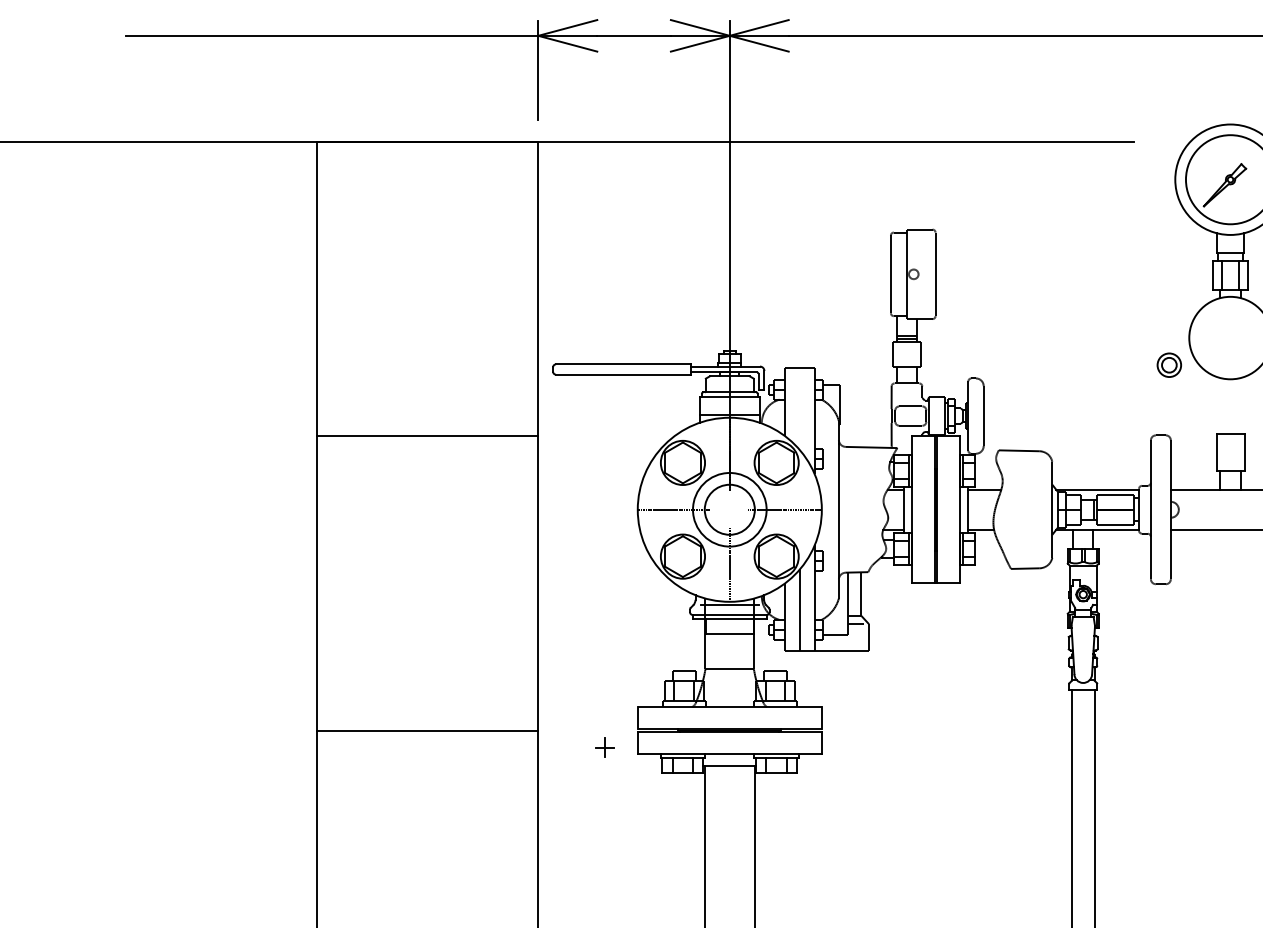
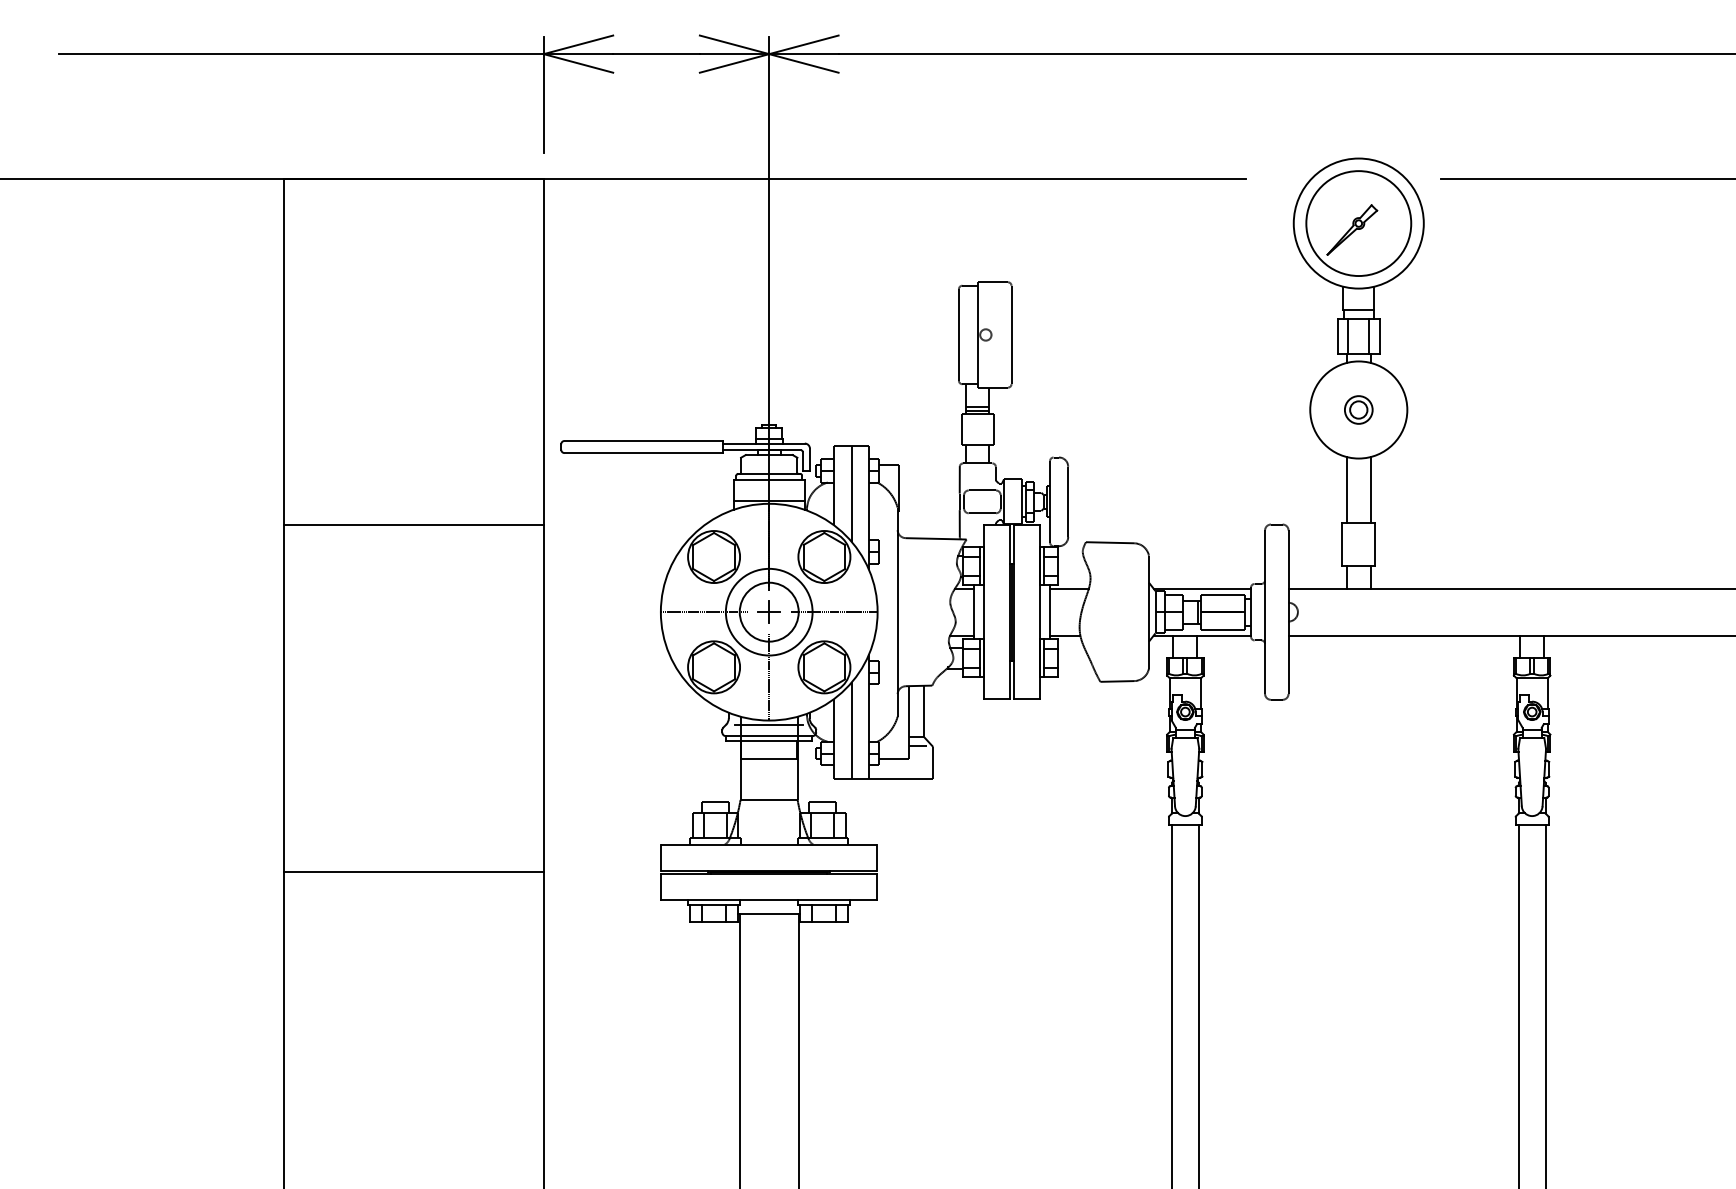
part: (1169, 364) -> (1358, 409), moved
line: (1220, 405) -> (1346, 489), added
line: (1240, 405) -> (1370, 489), added
line: (799, 408) -> (851, 493), added
part: (604, 747) -> (768, 611), moved

